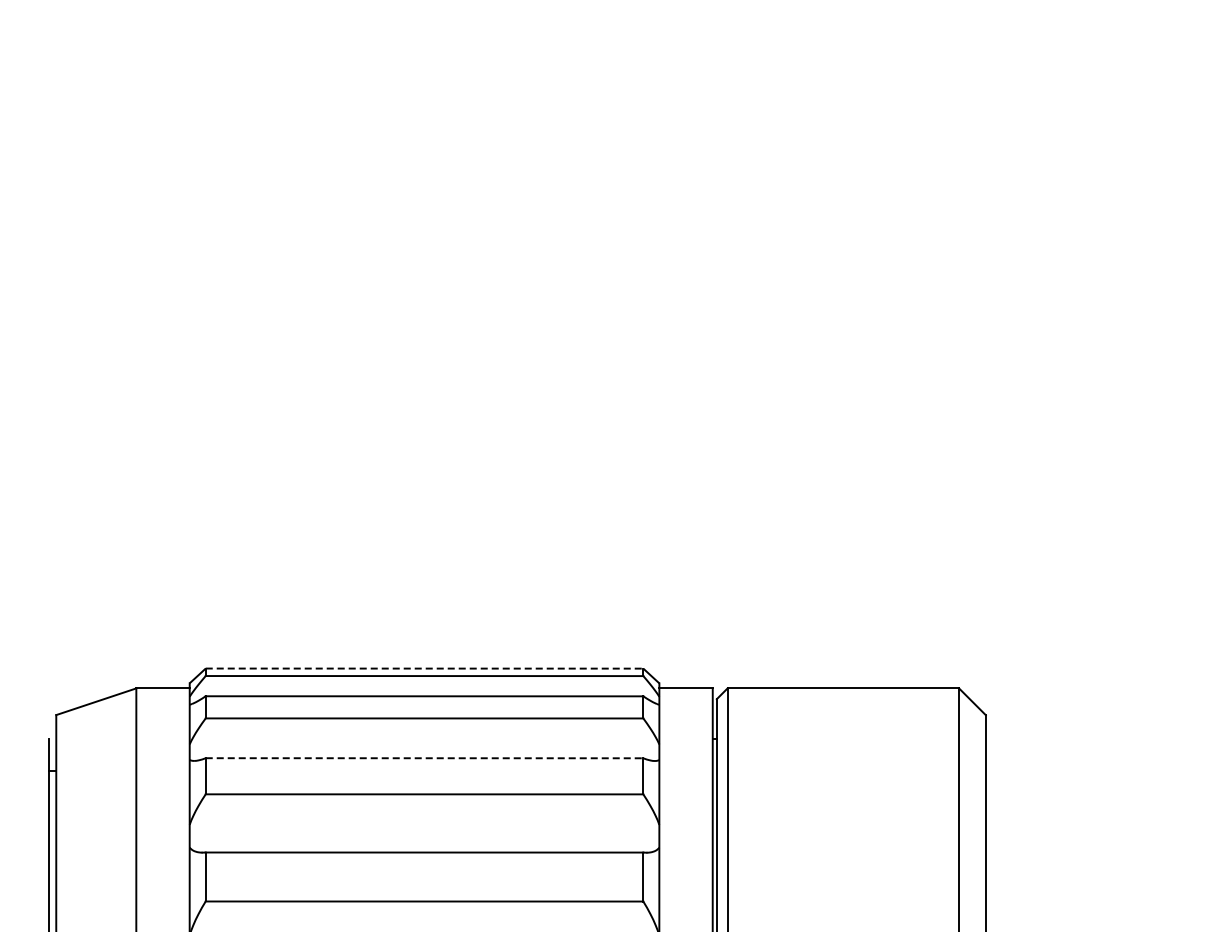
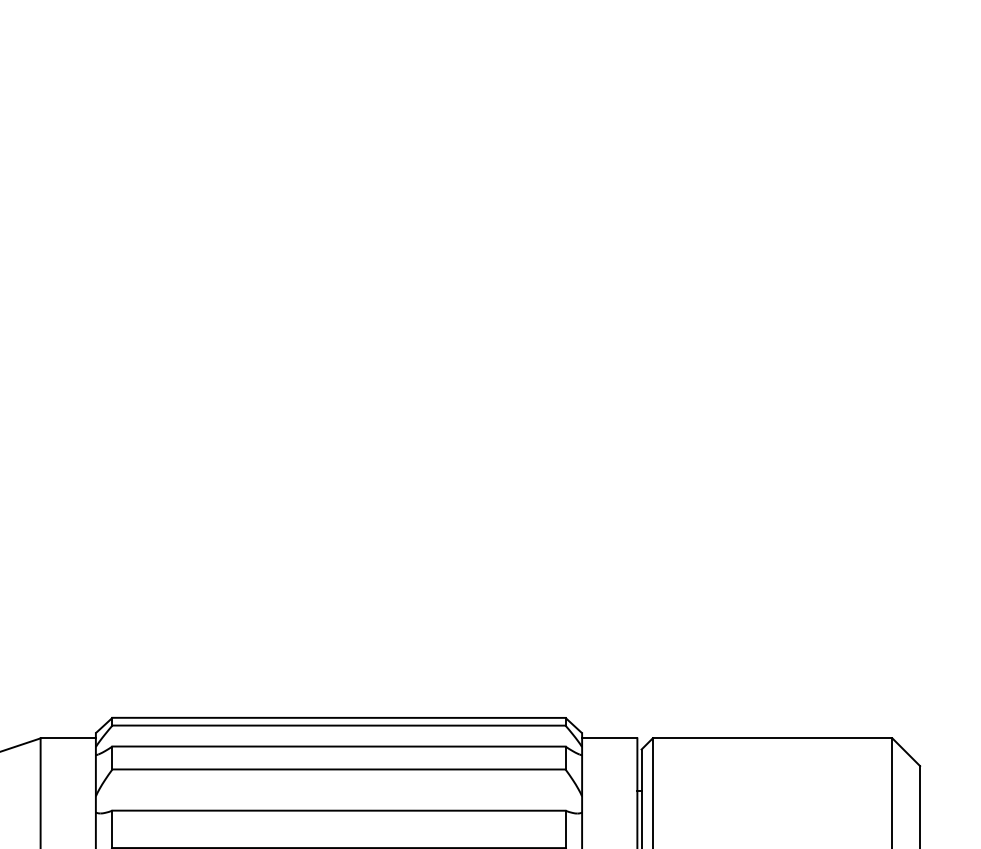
line: (424, 668) -> (338, 717), dashed -> solid
line: (424, 758) -> (338, 810), dashed -> solid

